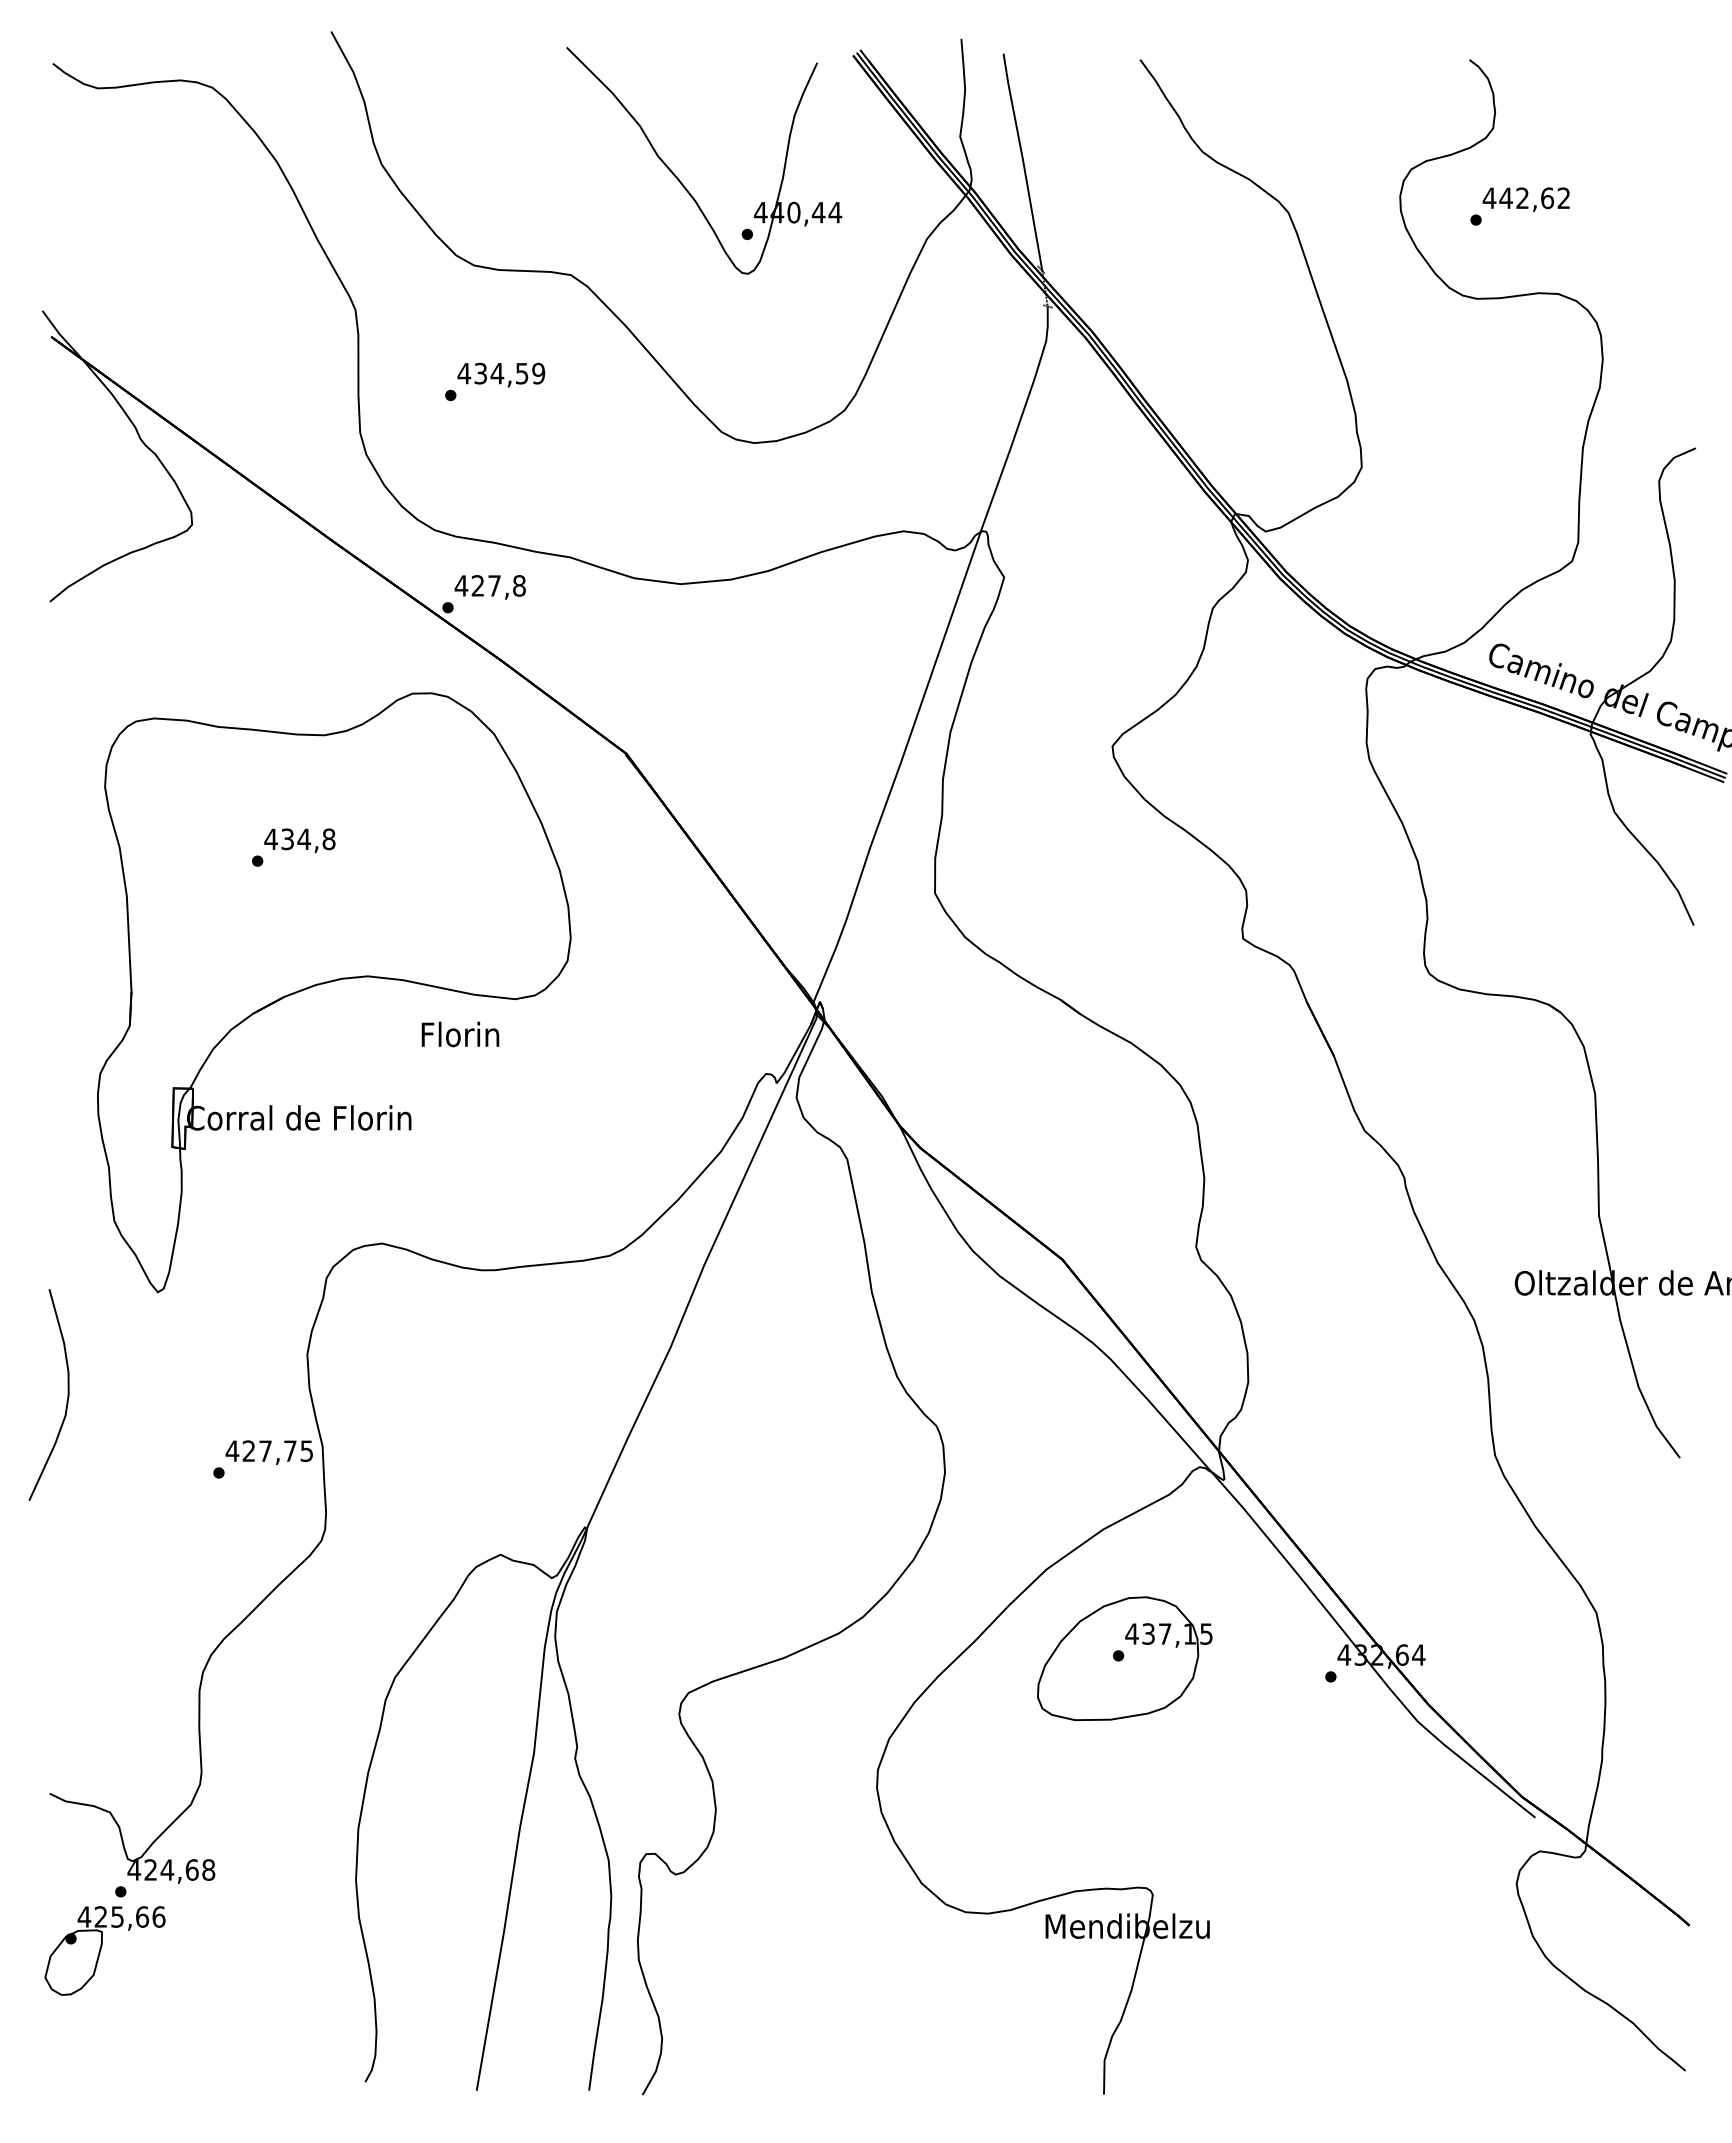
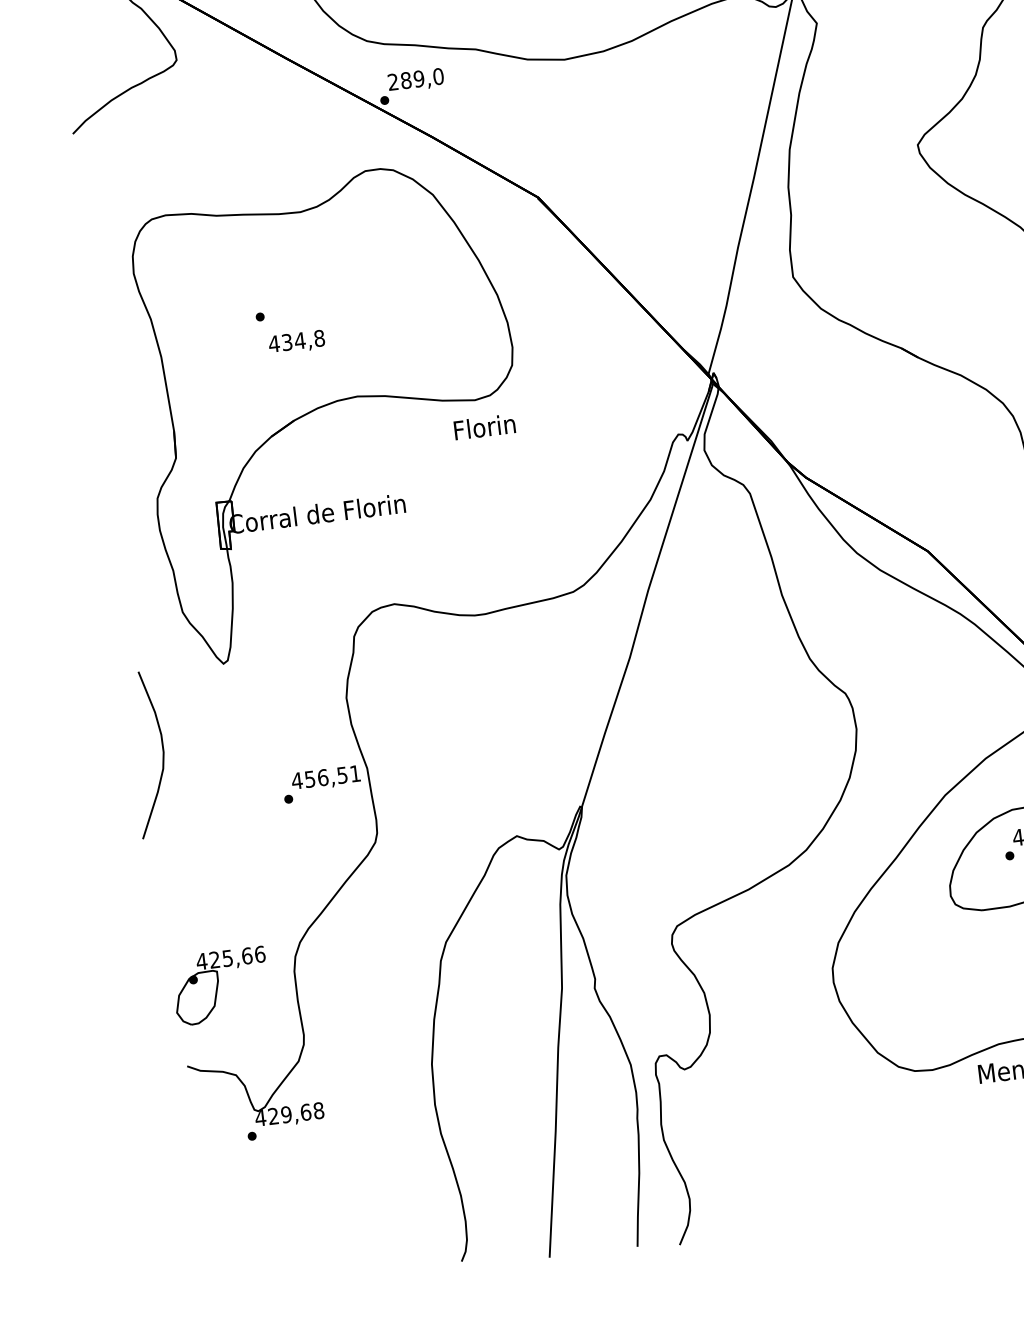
text: (489, 585) -> (415, 79), 427,8 -> 289,0
text: (299, 840) -> (296, 342), moved
text: (460, 1034) -> (484, 427), moved
text: (277, 1451) -> (332, 776), 427,75 -> 456,51
text: (167, 1869) -> (286, 1114), 424,68 -> 429,68
part: (104, 1950) -> (220, 985), moved

